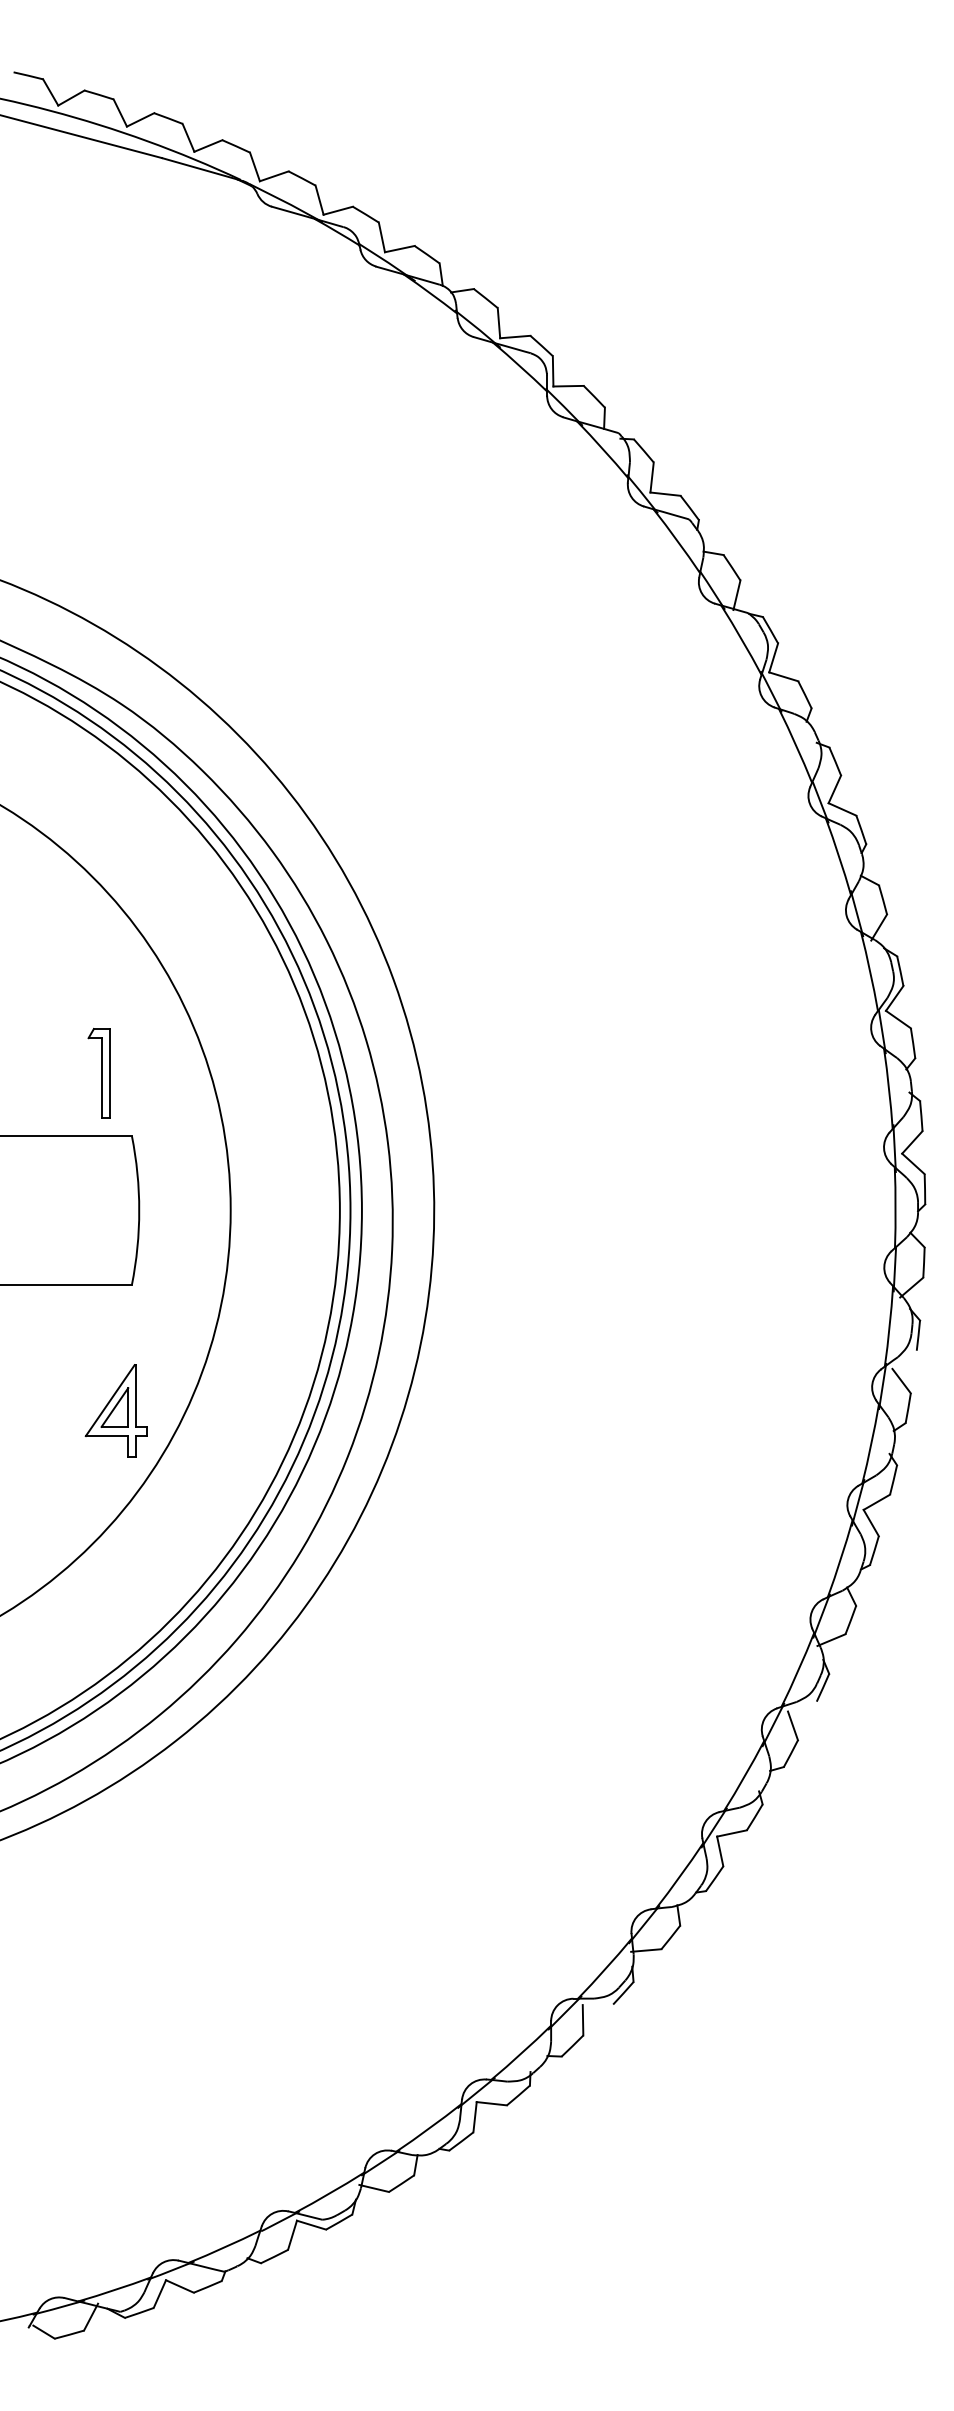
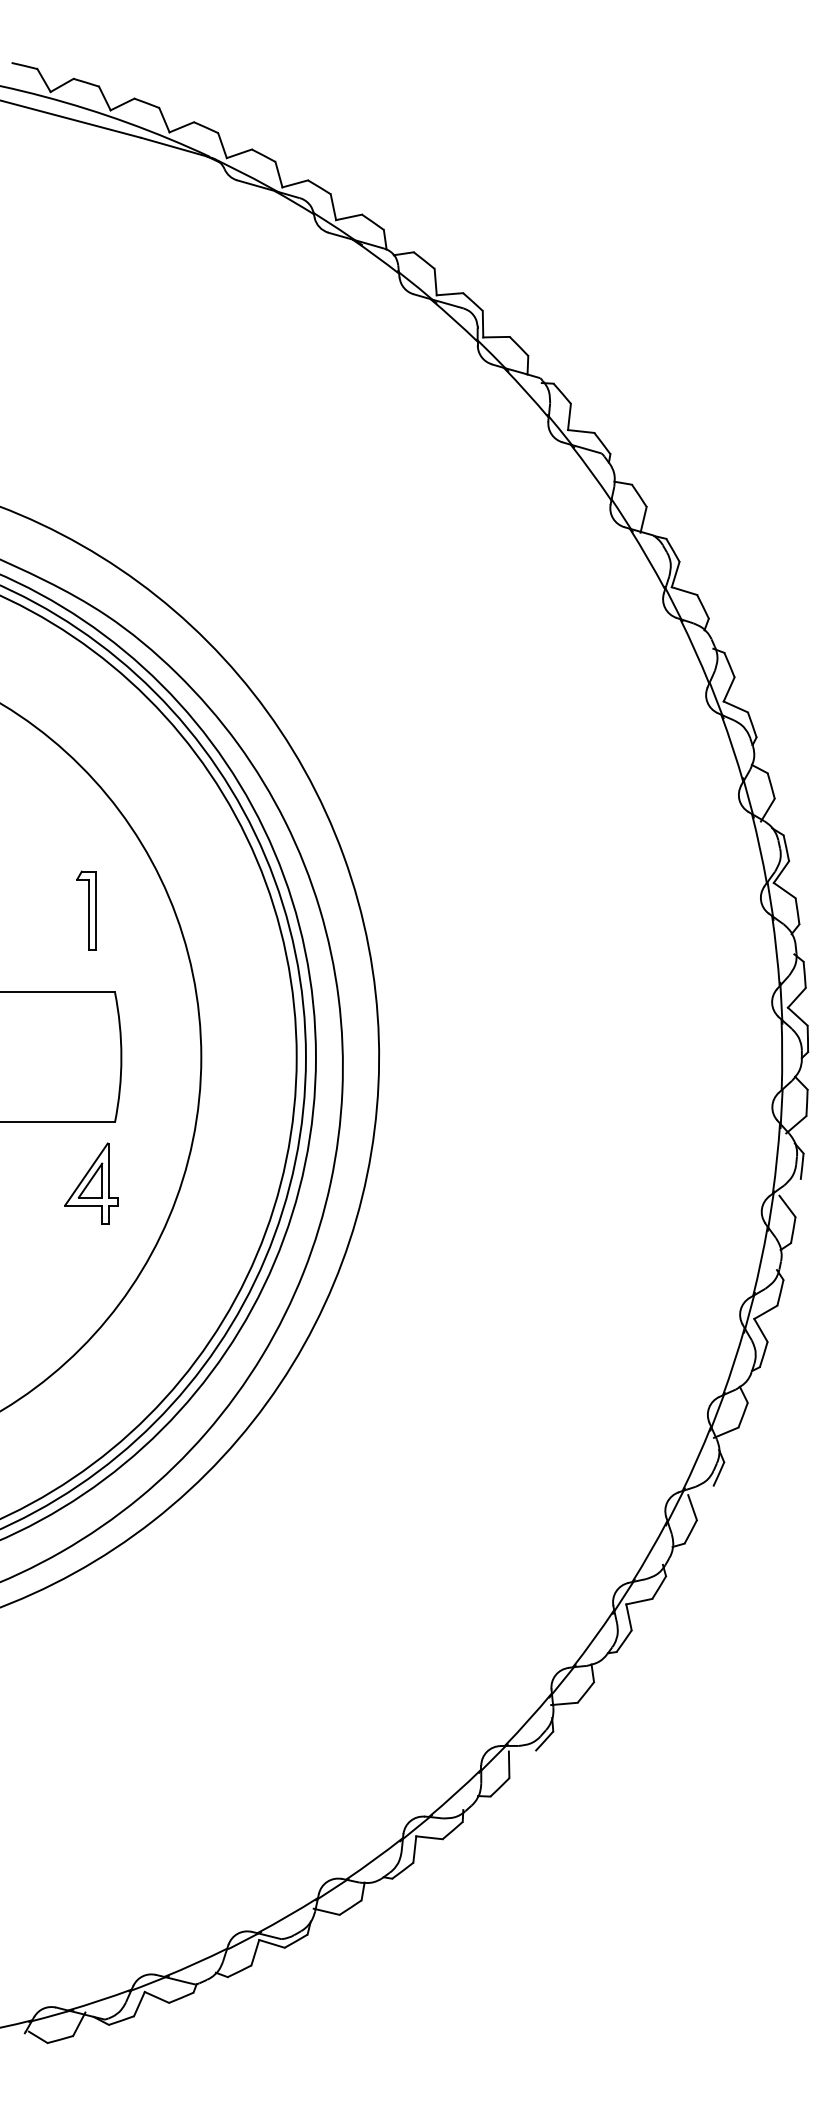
part: (98, 1073) -> (85, 910), moved
part: (115, 1410) -> (91, 1183), moved

